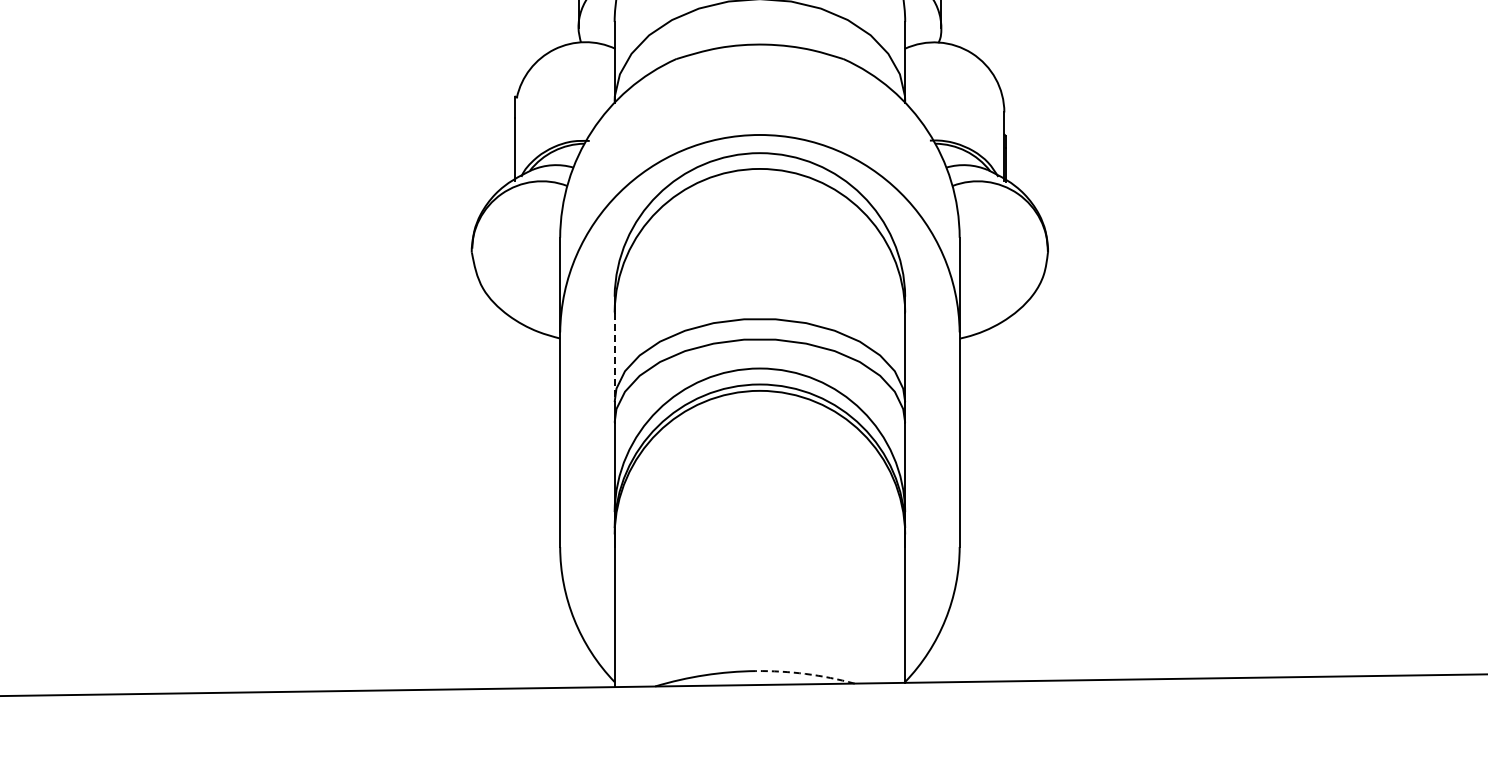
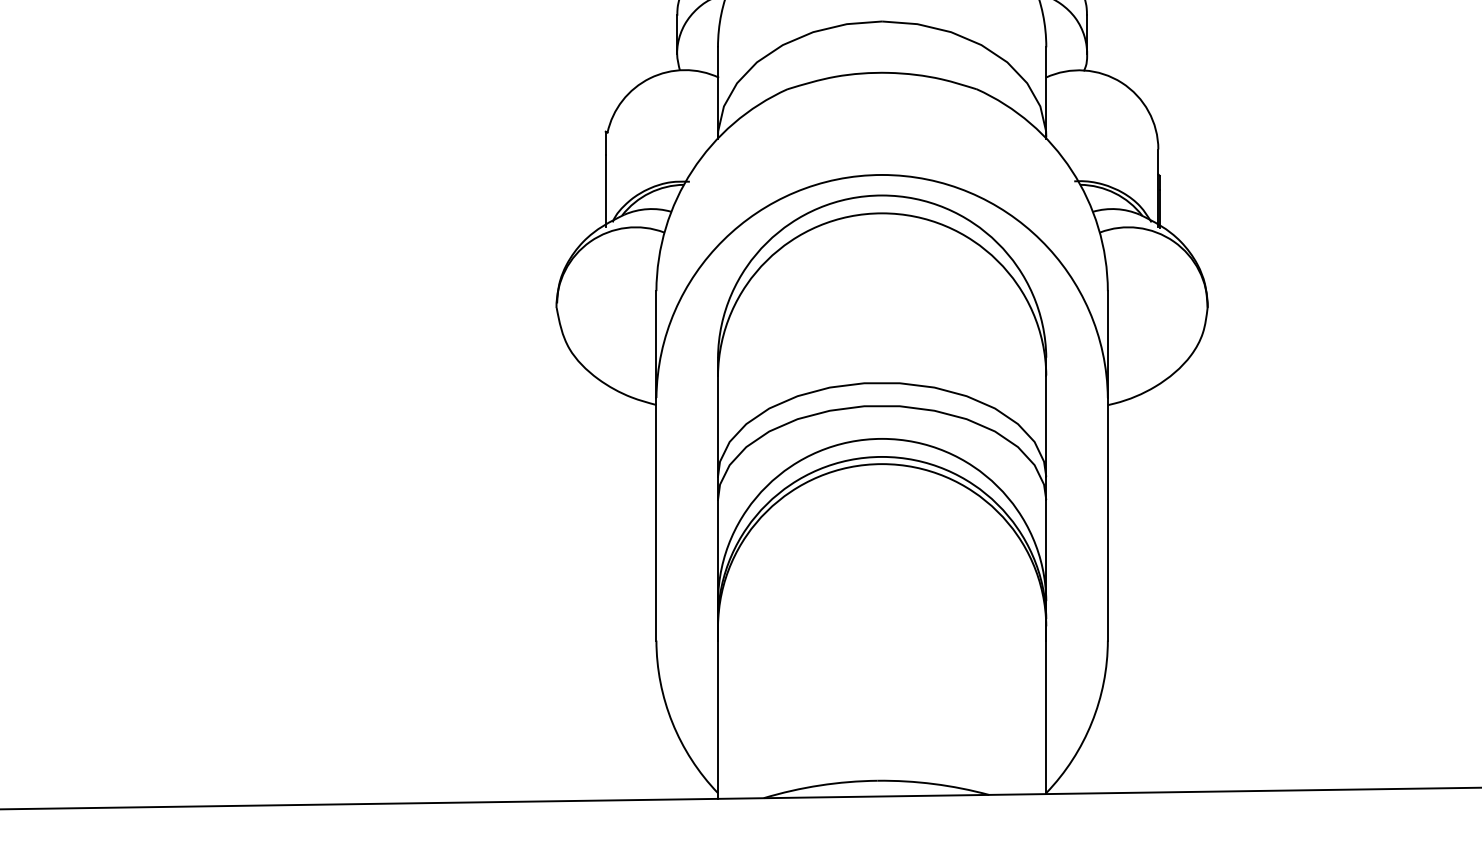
line: (614, 357) -> (717, 426), dashed -> solid
arc: (805, 673) -> (933, 783), dashed -> solid

